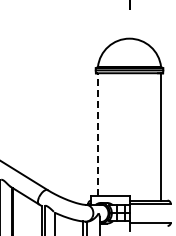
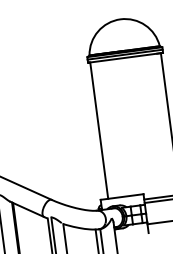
line: (97, 134) -> (98, 130), dashed -> solid

